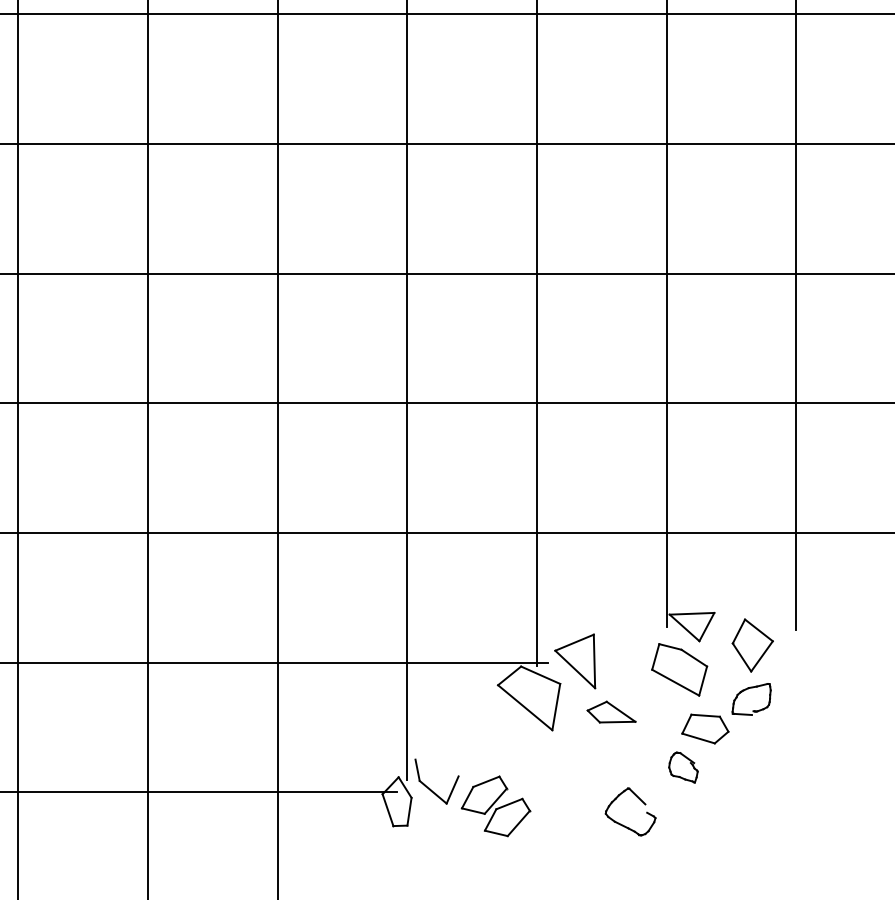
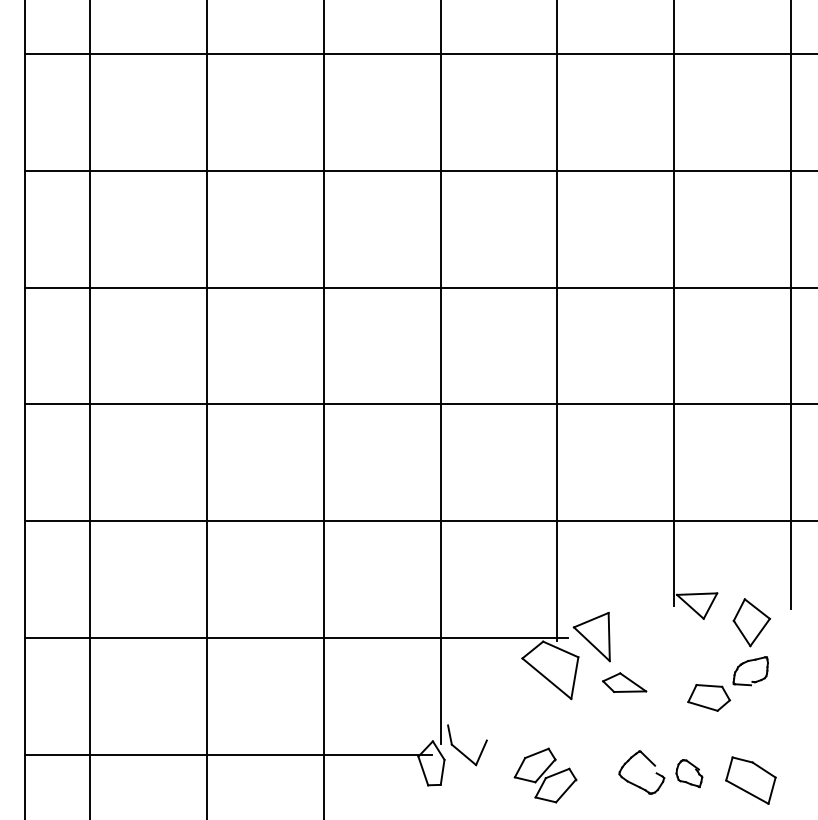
part: (679, 669) -> (750, 780), moved
part: (683, 767) -> (689, 773), moved
part: (495, 806) -> (545, 775), moved

